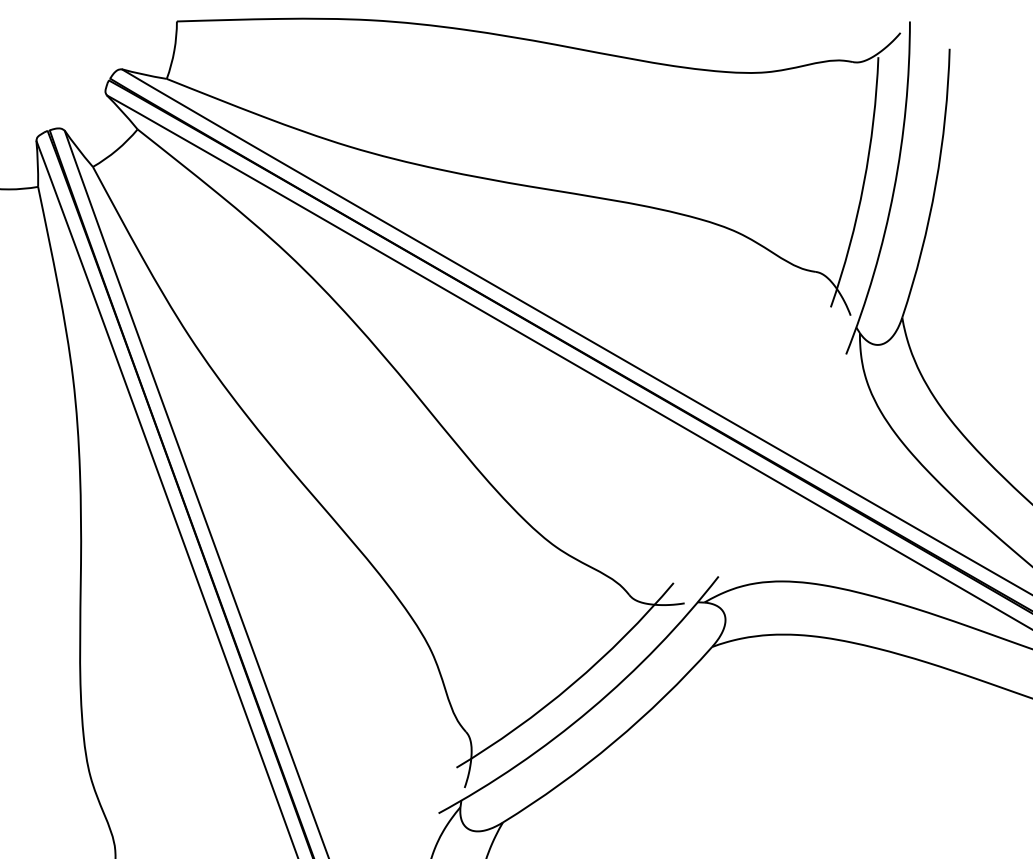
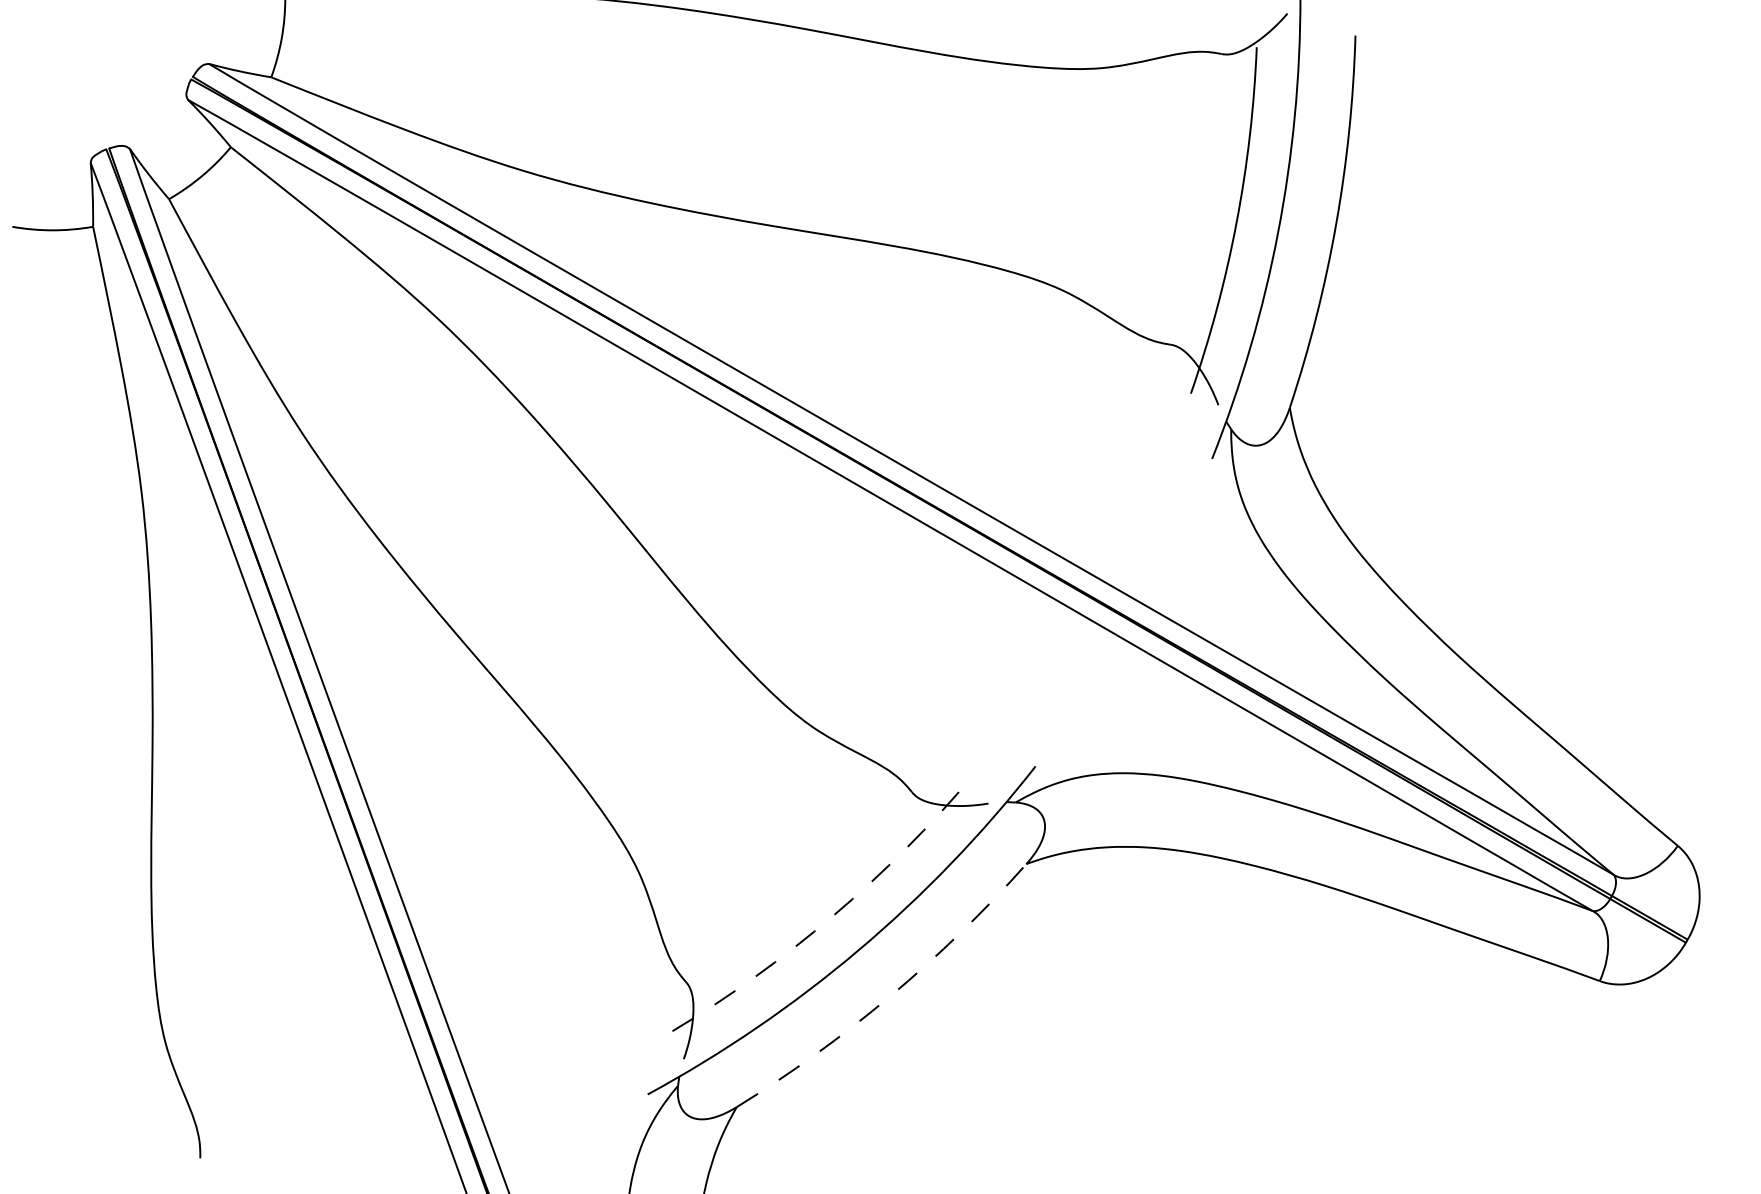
arc: (572, 684) -> (833, 915), solid -> dashed
arc: (613, 742) -> (890, 996), solid -> dashed

